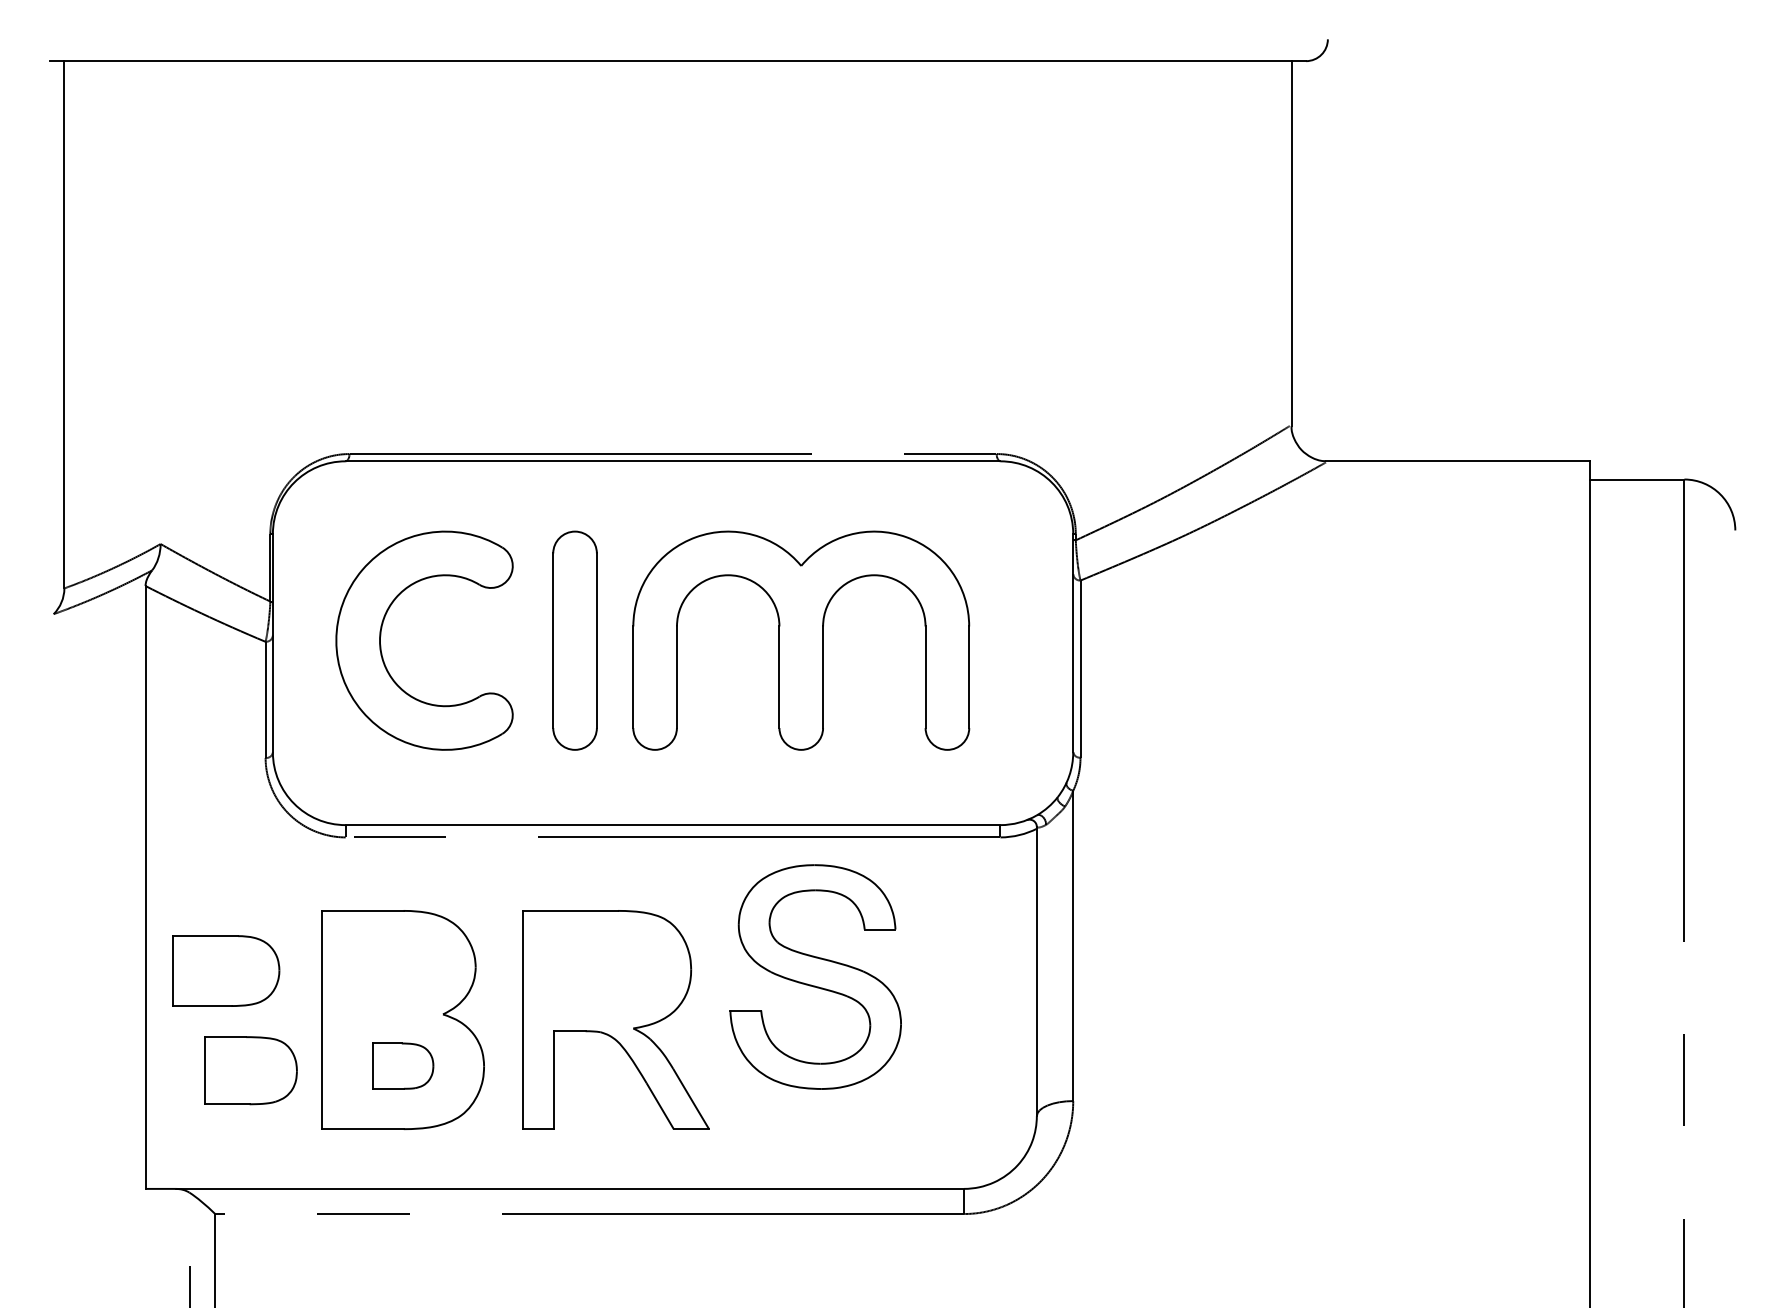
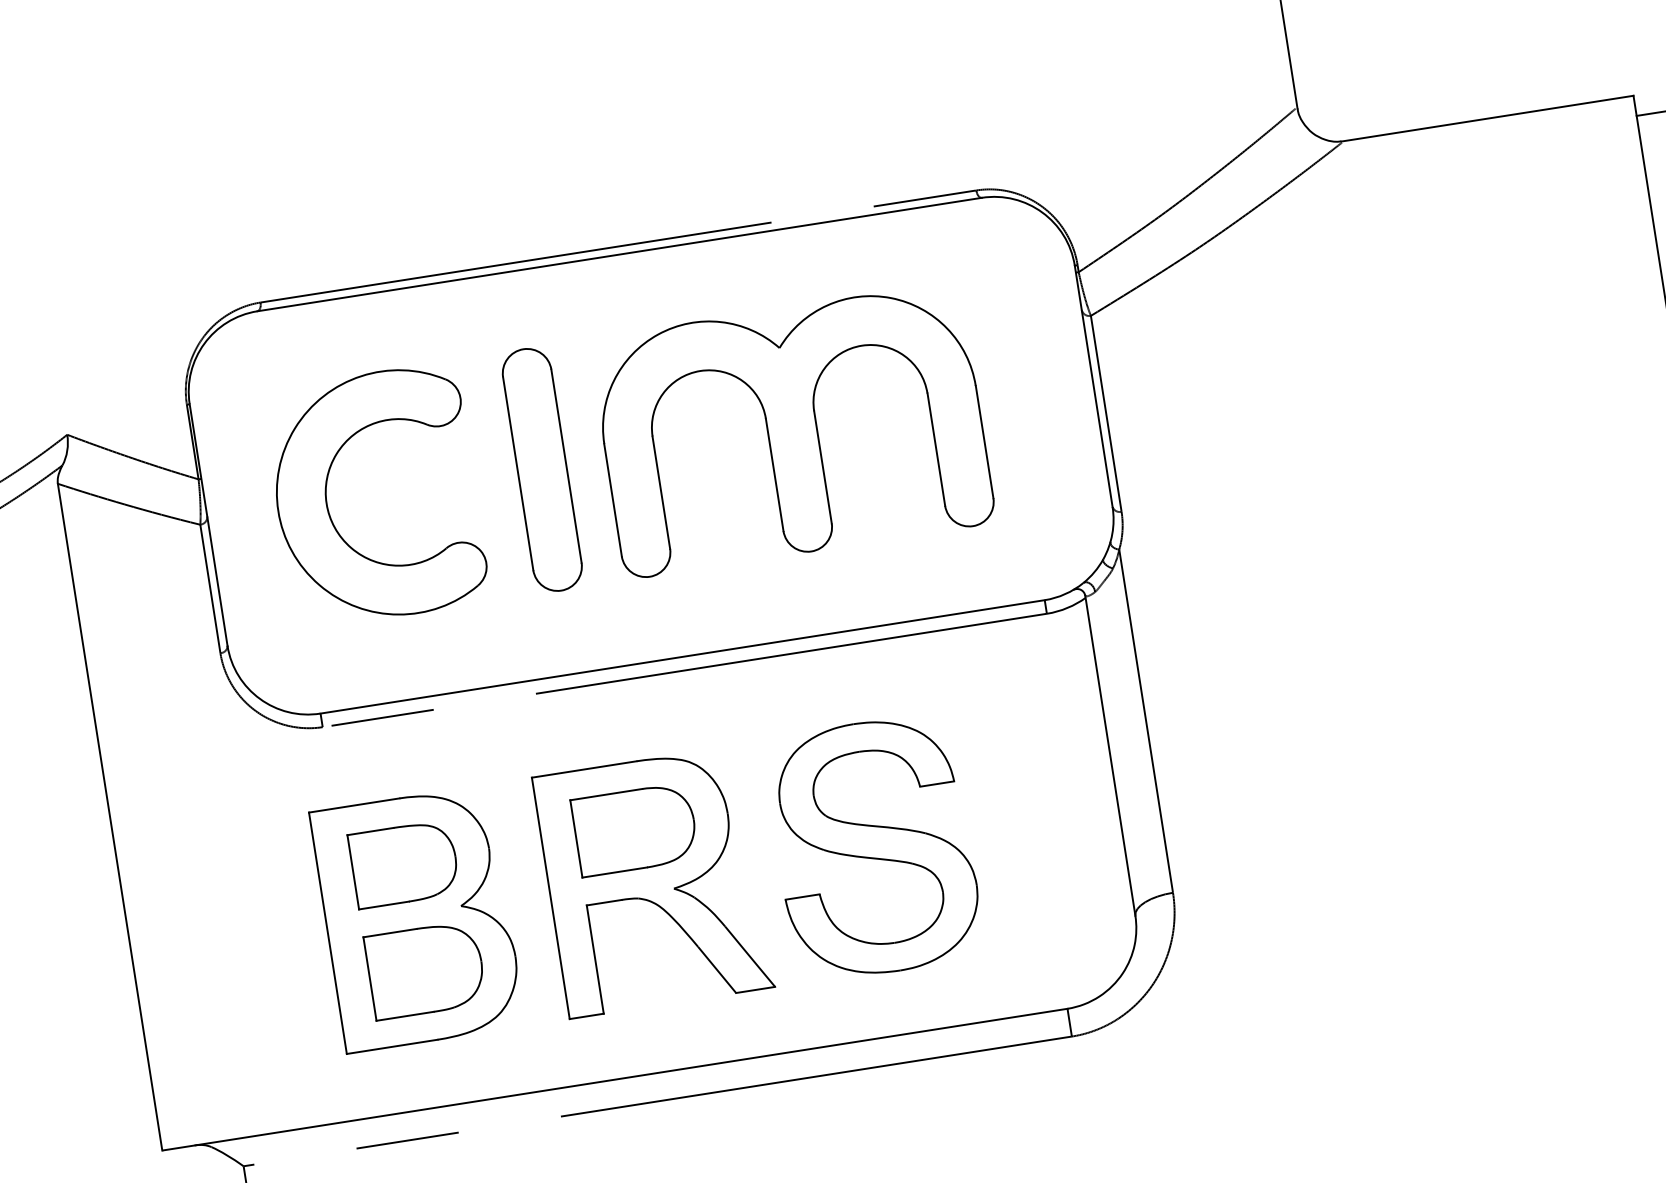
part: (226, 970) -> (635, 829), moved
part: (815, 976) -> (873, 847), moved
part: (403, 1065) -> (426, 969), size x1.67
part: (250, 1070) -> (404, 864), moved

